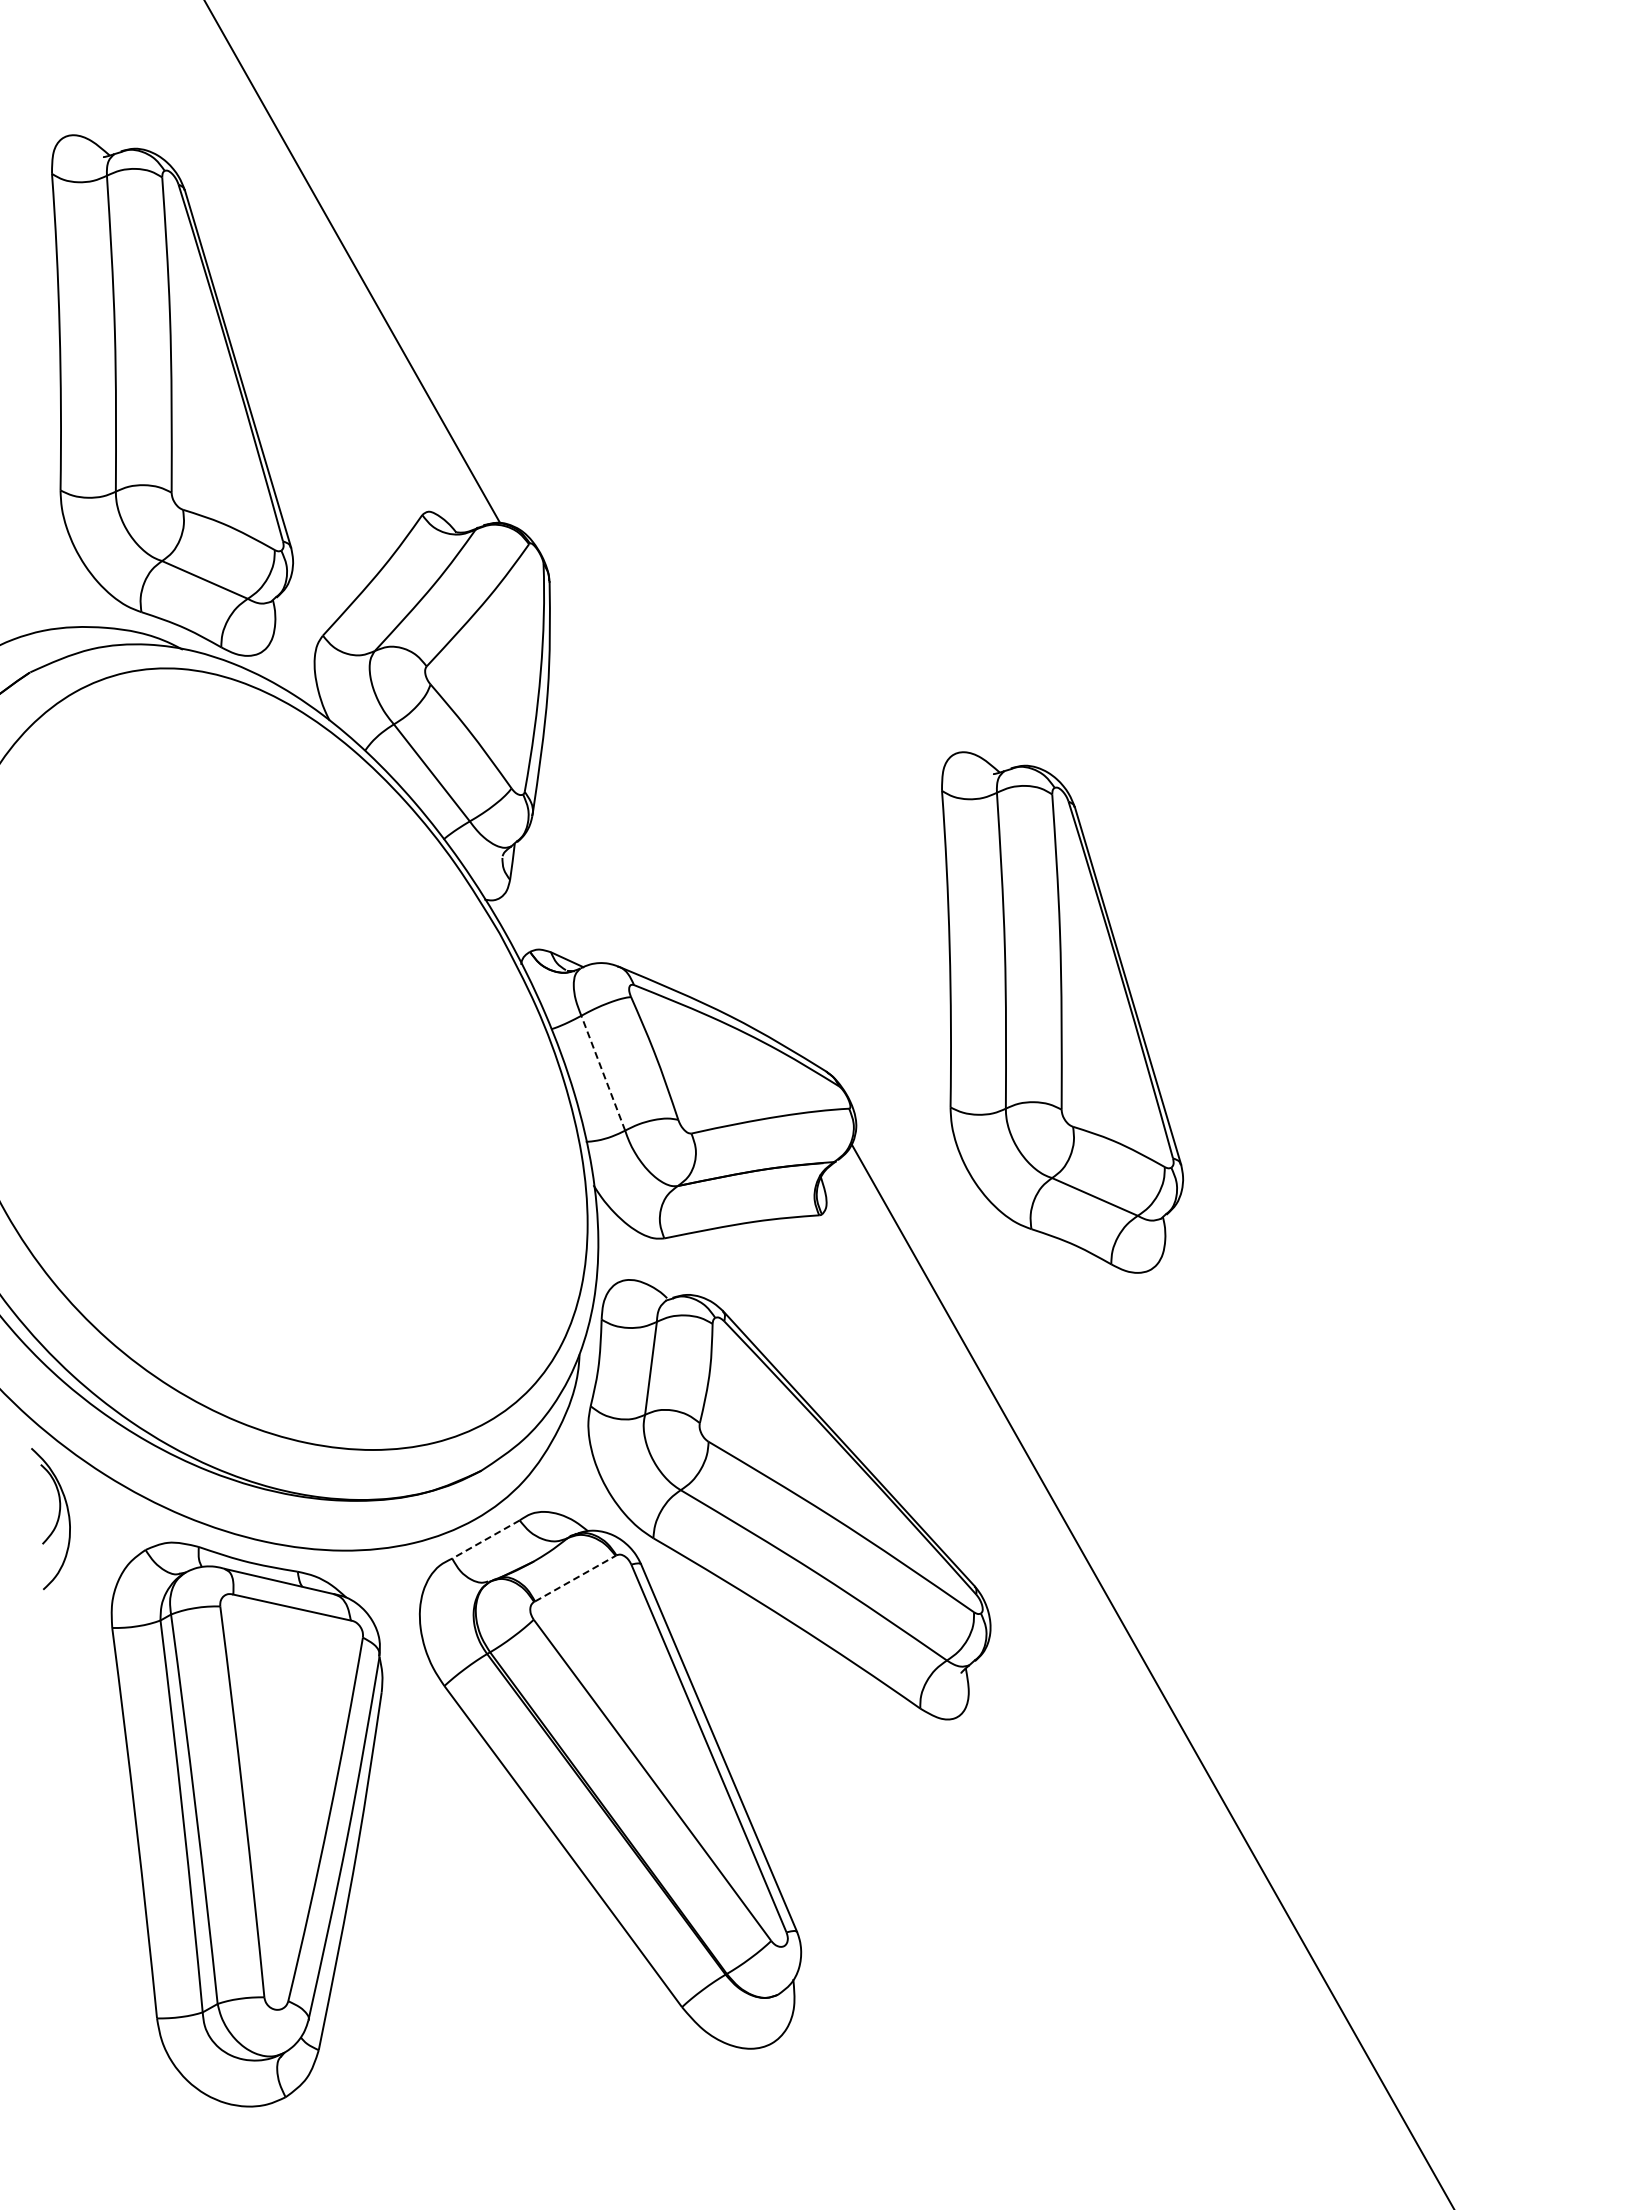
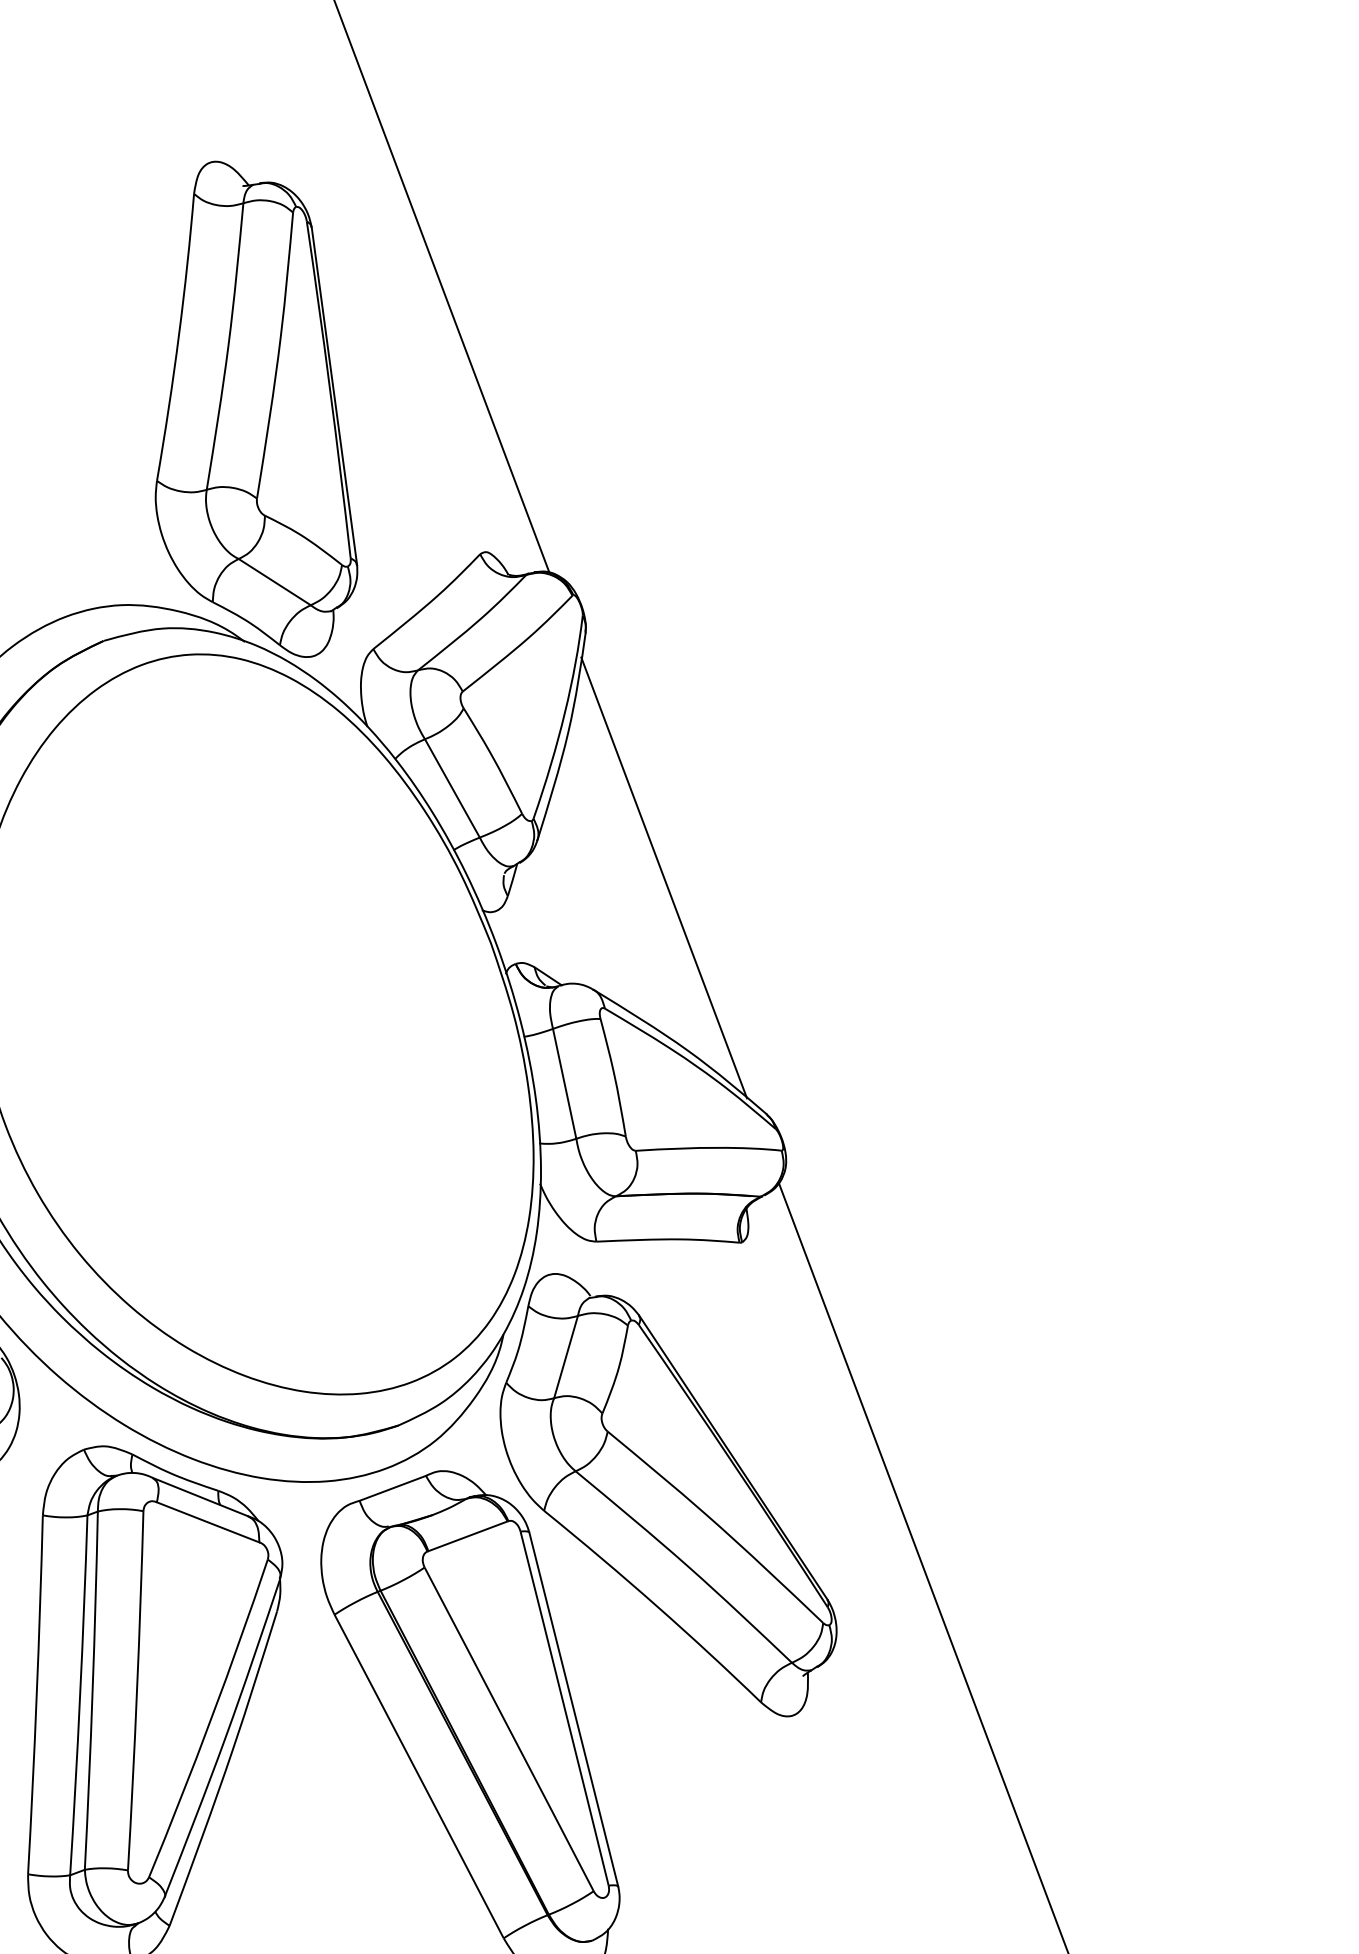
line: (675, 833) -> (663, 877), added
part: (1062, 1012) -> (987, 1093), removed
line: (603, 1072) -> (564, 1083), dashed -> solid
line: (485, 1539) -> (392, 1488), dashed -> solid
line: (575, 1578) -> (468, 1536), dashed -> solid

